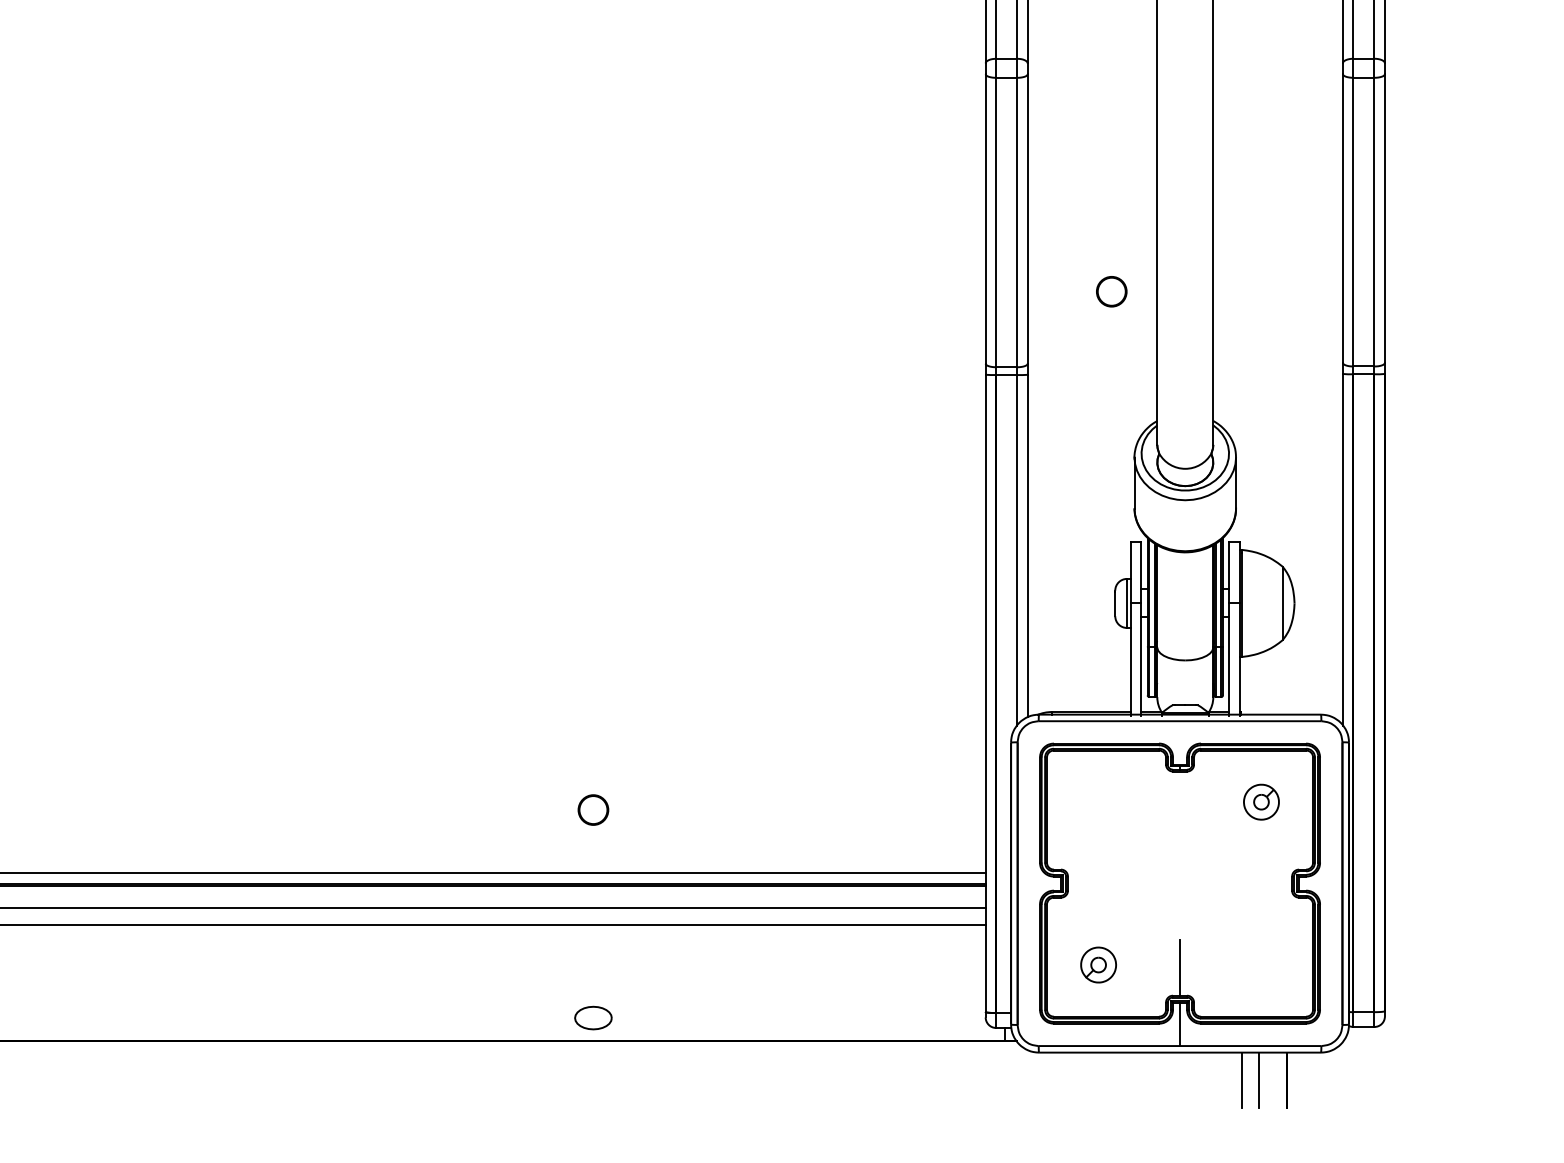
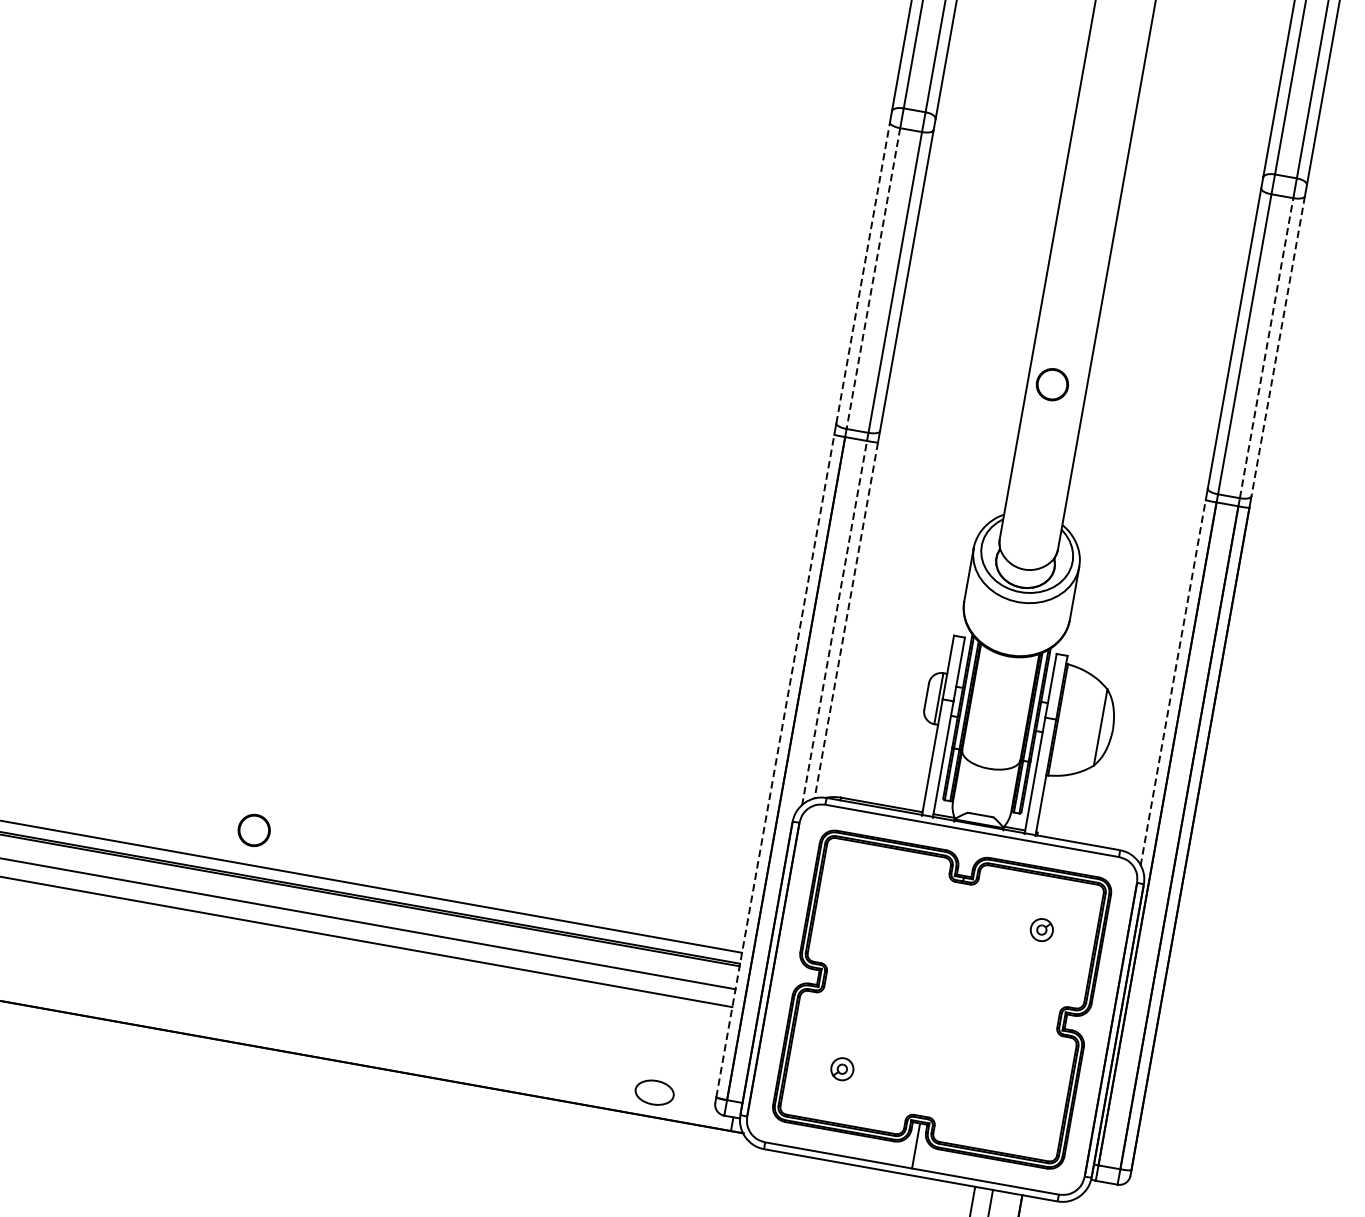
line: (985, 219) -> (862, 273), solid -> dashed
line: (1384, 219) -> (1277, 347), solid -> dashed
line: (1374, 221) -> (1266, 347), solid -> dashed
line: (996, 222) -> (873, 278), solid -> dashed
circle: (1111, 291) -> (1052, 384), moved
line: (1027, 546) -> (845, 621), solid -> dashed
line: (1017, 549) -> (835, 622), solid -> dashed
line: (1342, 549) -> (1172, 682), solid -> dashed
line: (985, 693) -> (775, 766), solid -> dashed
part: (1261, 801) -> (1041, 929), size x0.6
part: (593, 809) -> (254, 829), moved
part: (1098, 964) -> (842, 1068), size x0.6
line: (1180, 967) -> (927, 1086), removed
part: (593, 1017) -> (654, 1092), moved

